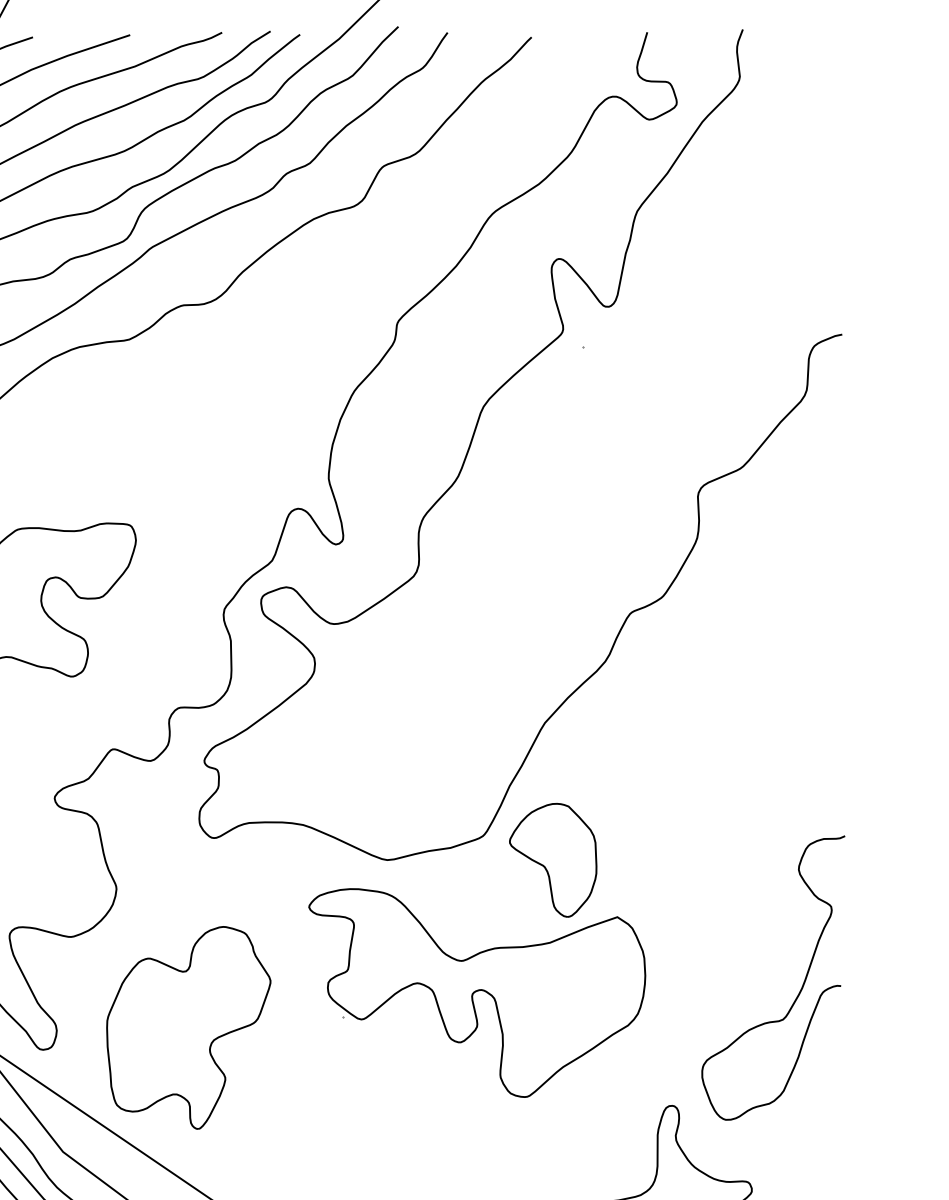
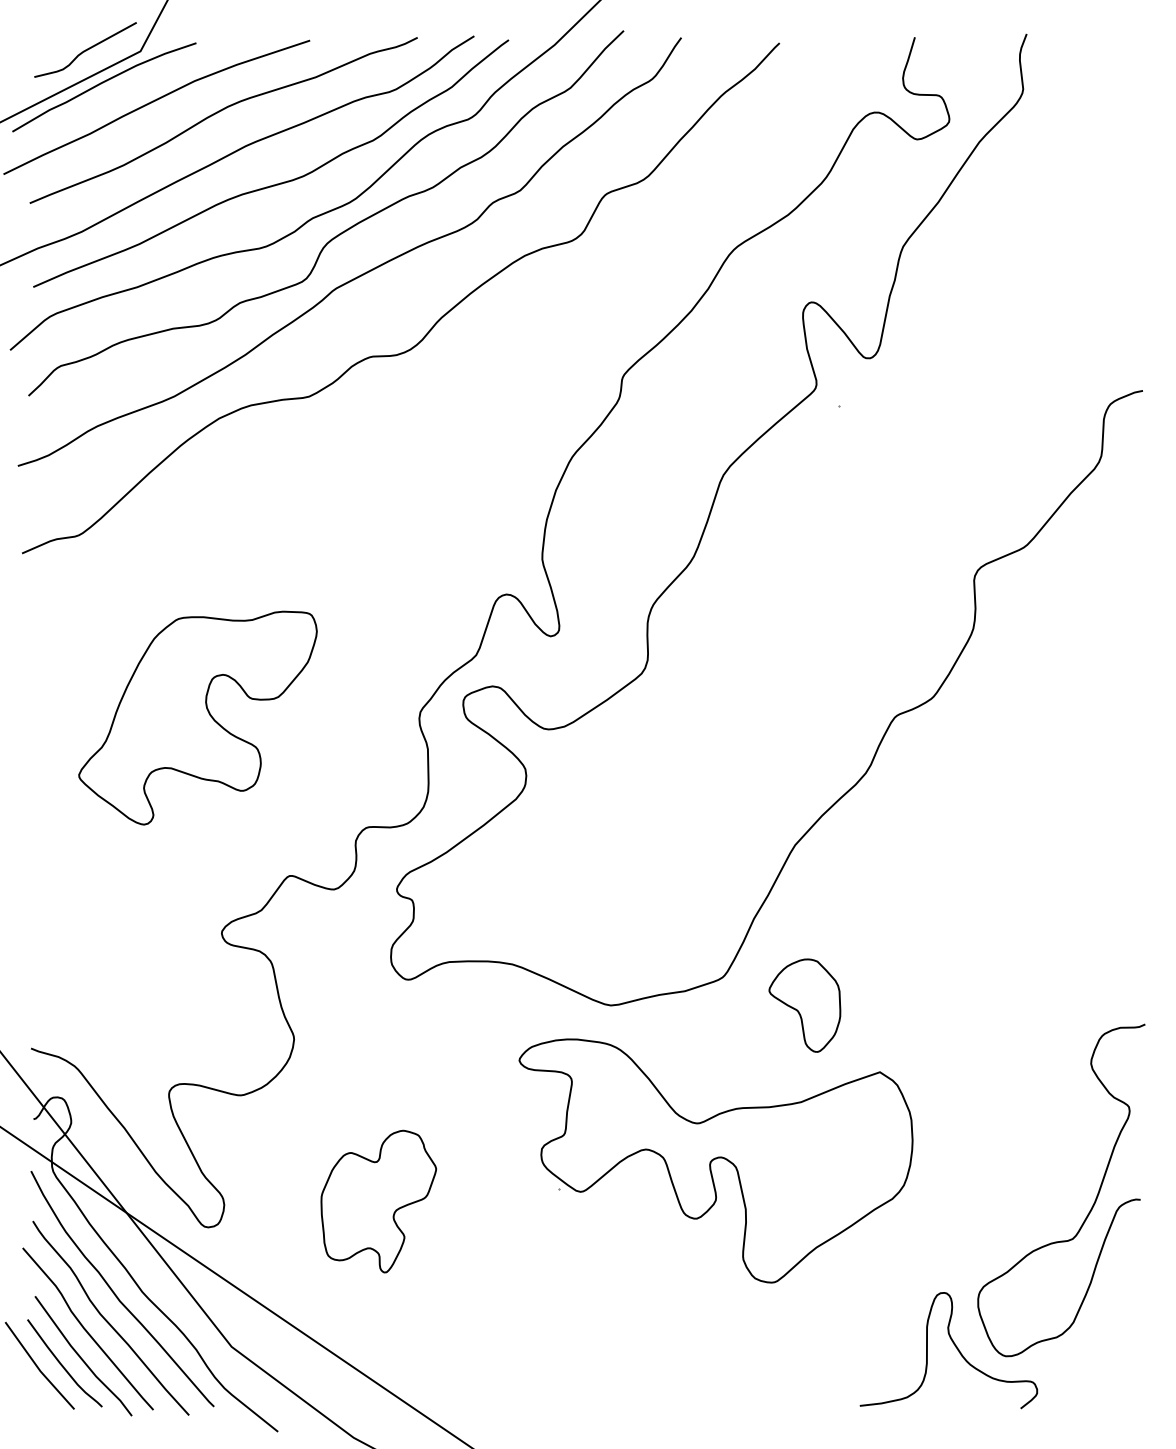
part: (552, 860) -> (804, 1005), size x0.7
curve: (797, 995) -> (1089, 1210), moved
part: (188, 1027) -> (378, 1201), size x0.6

